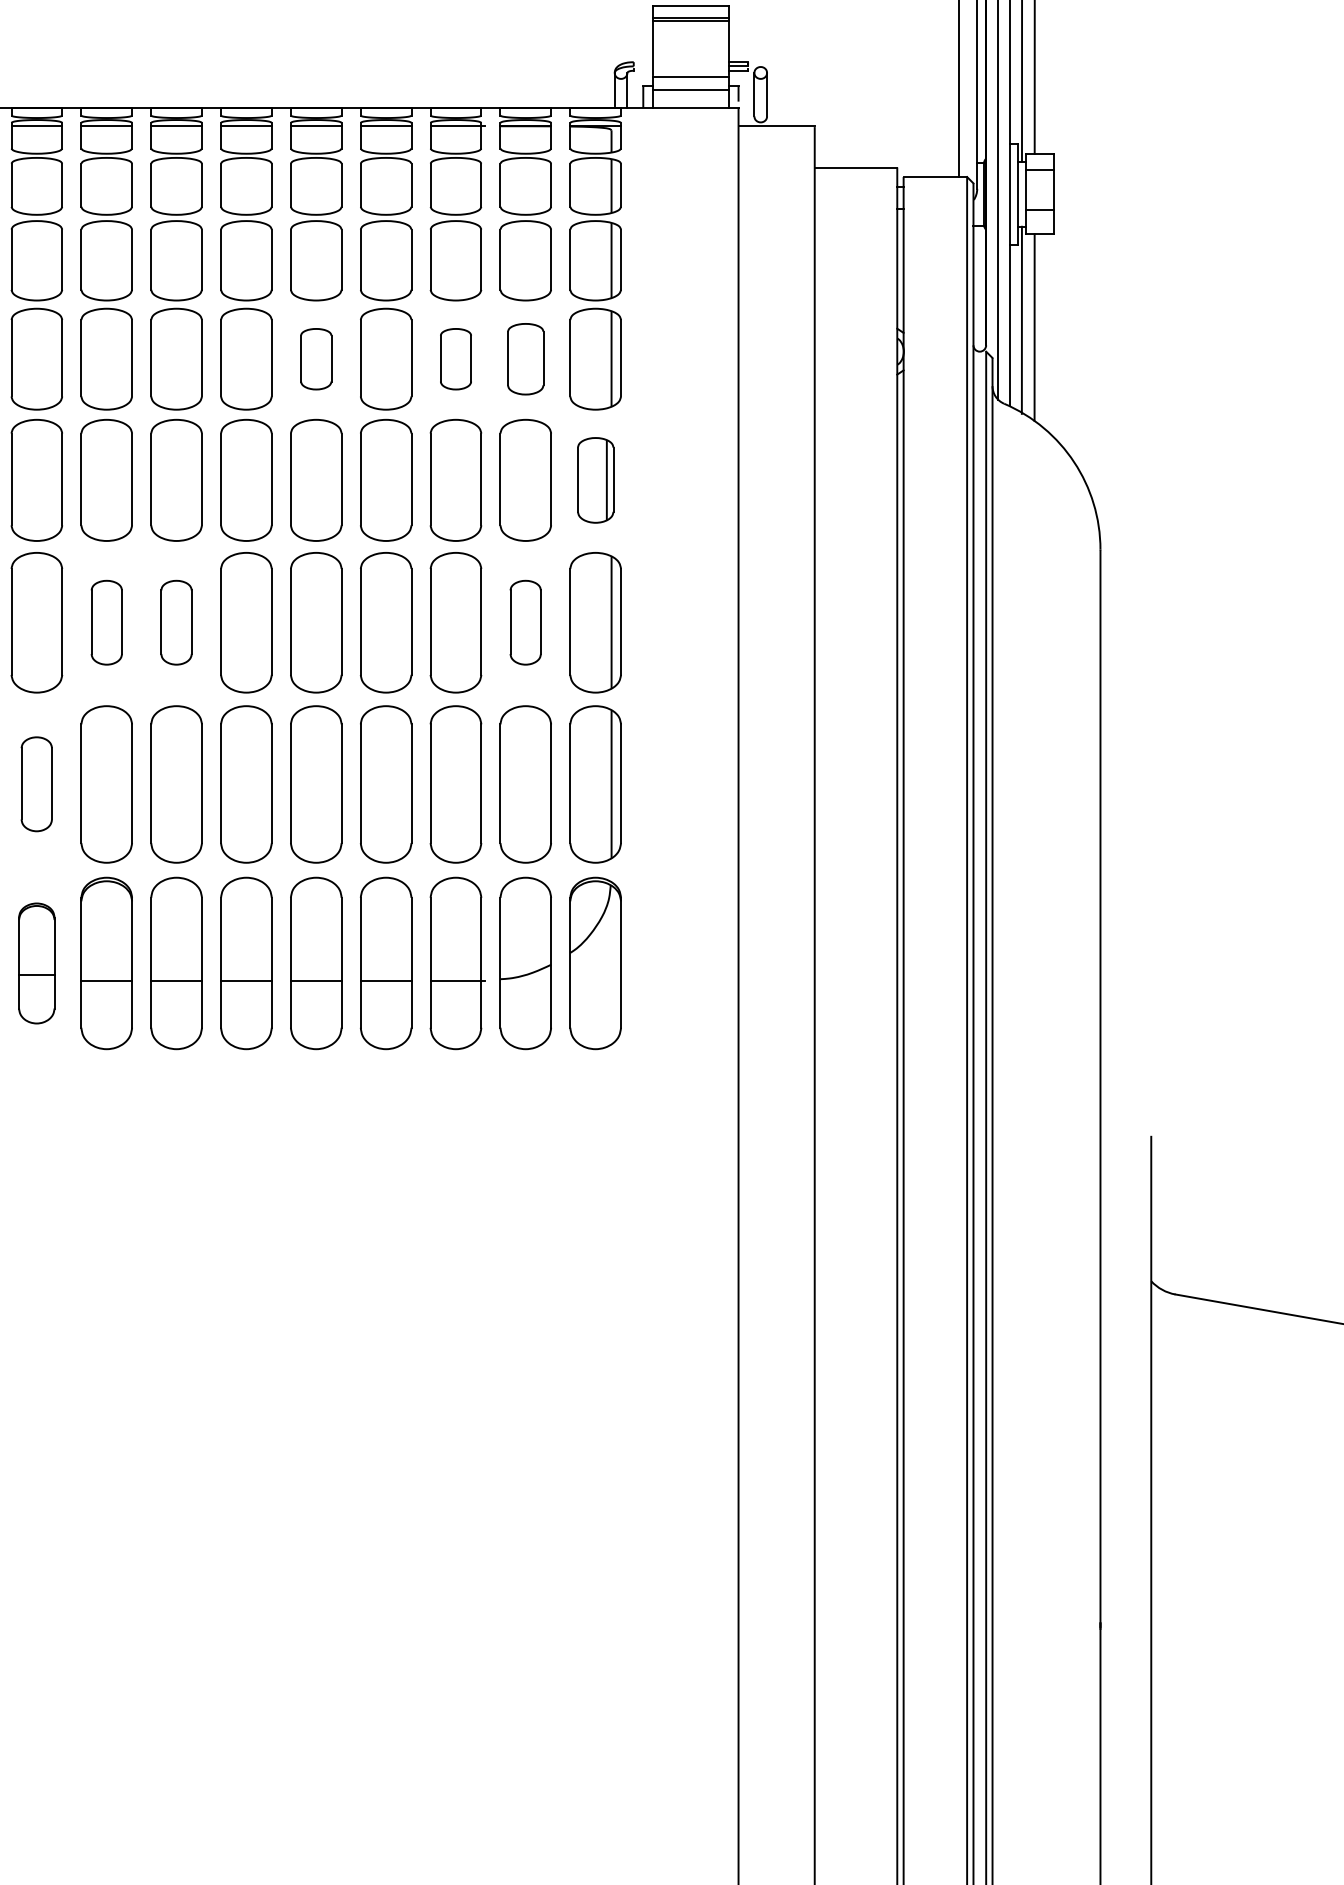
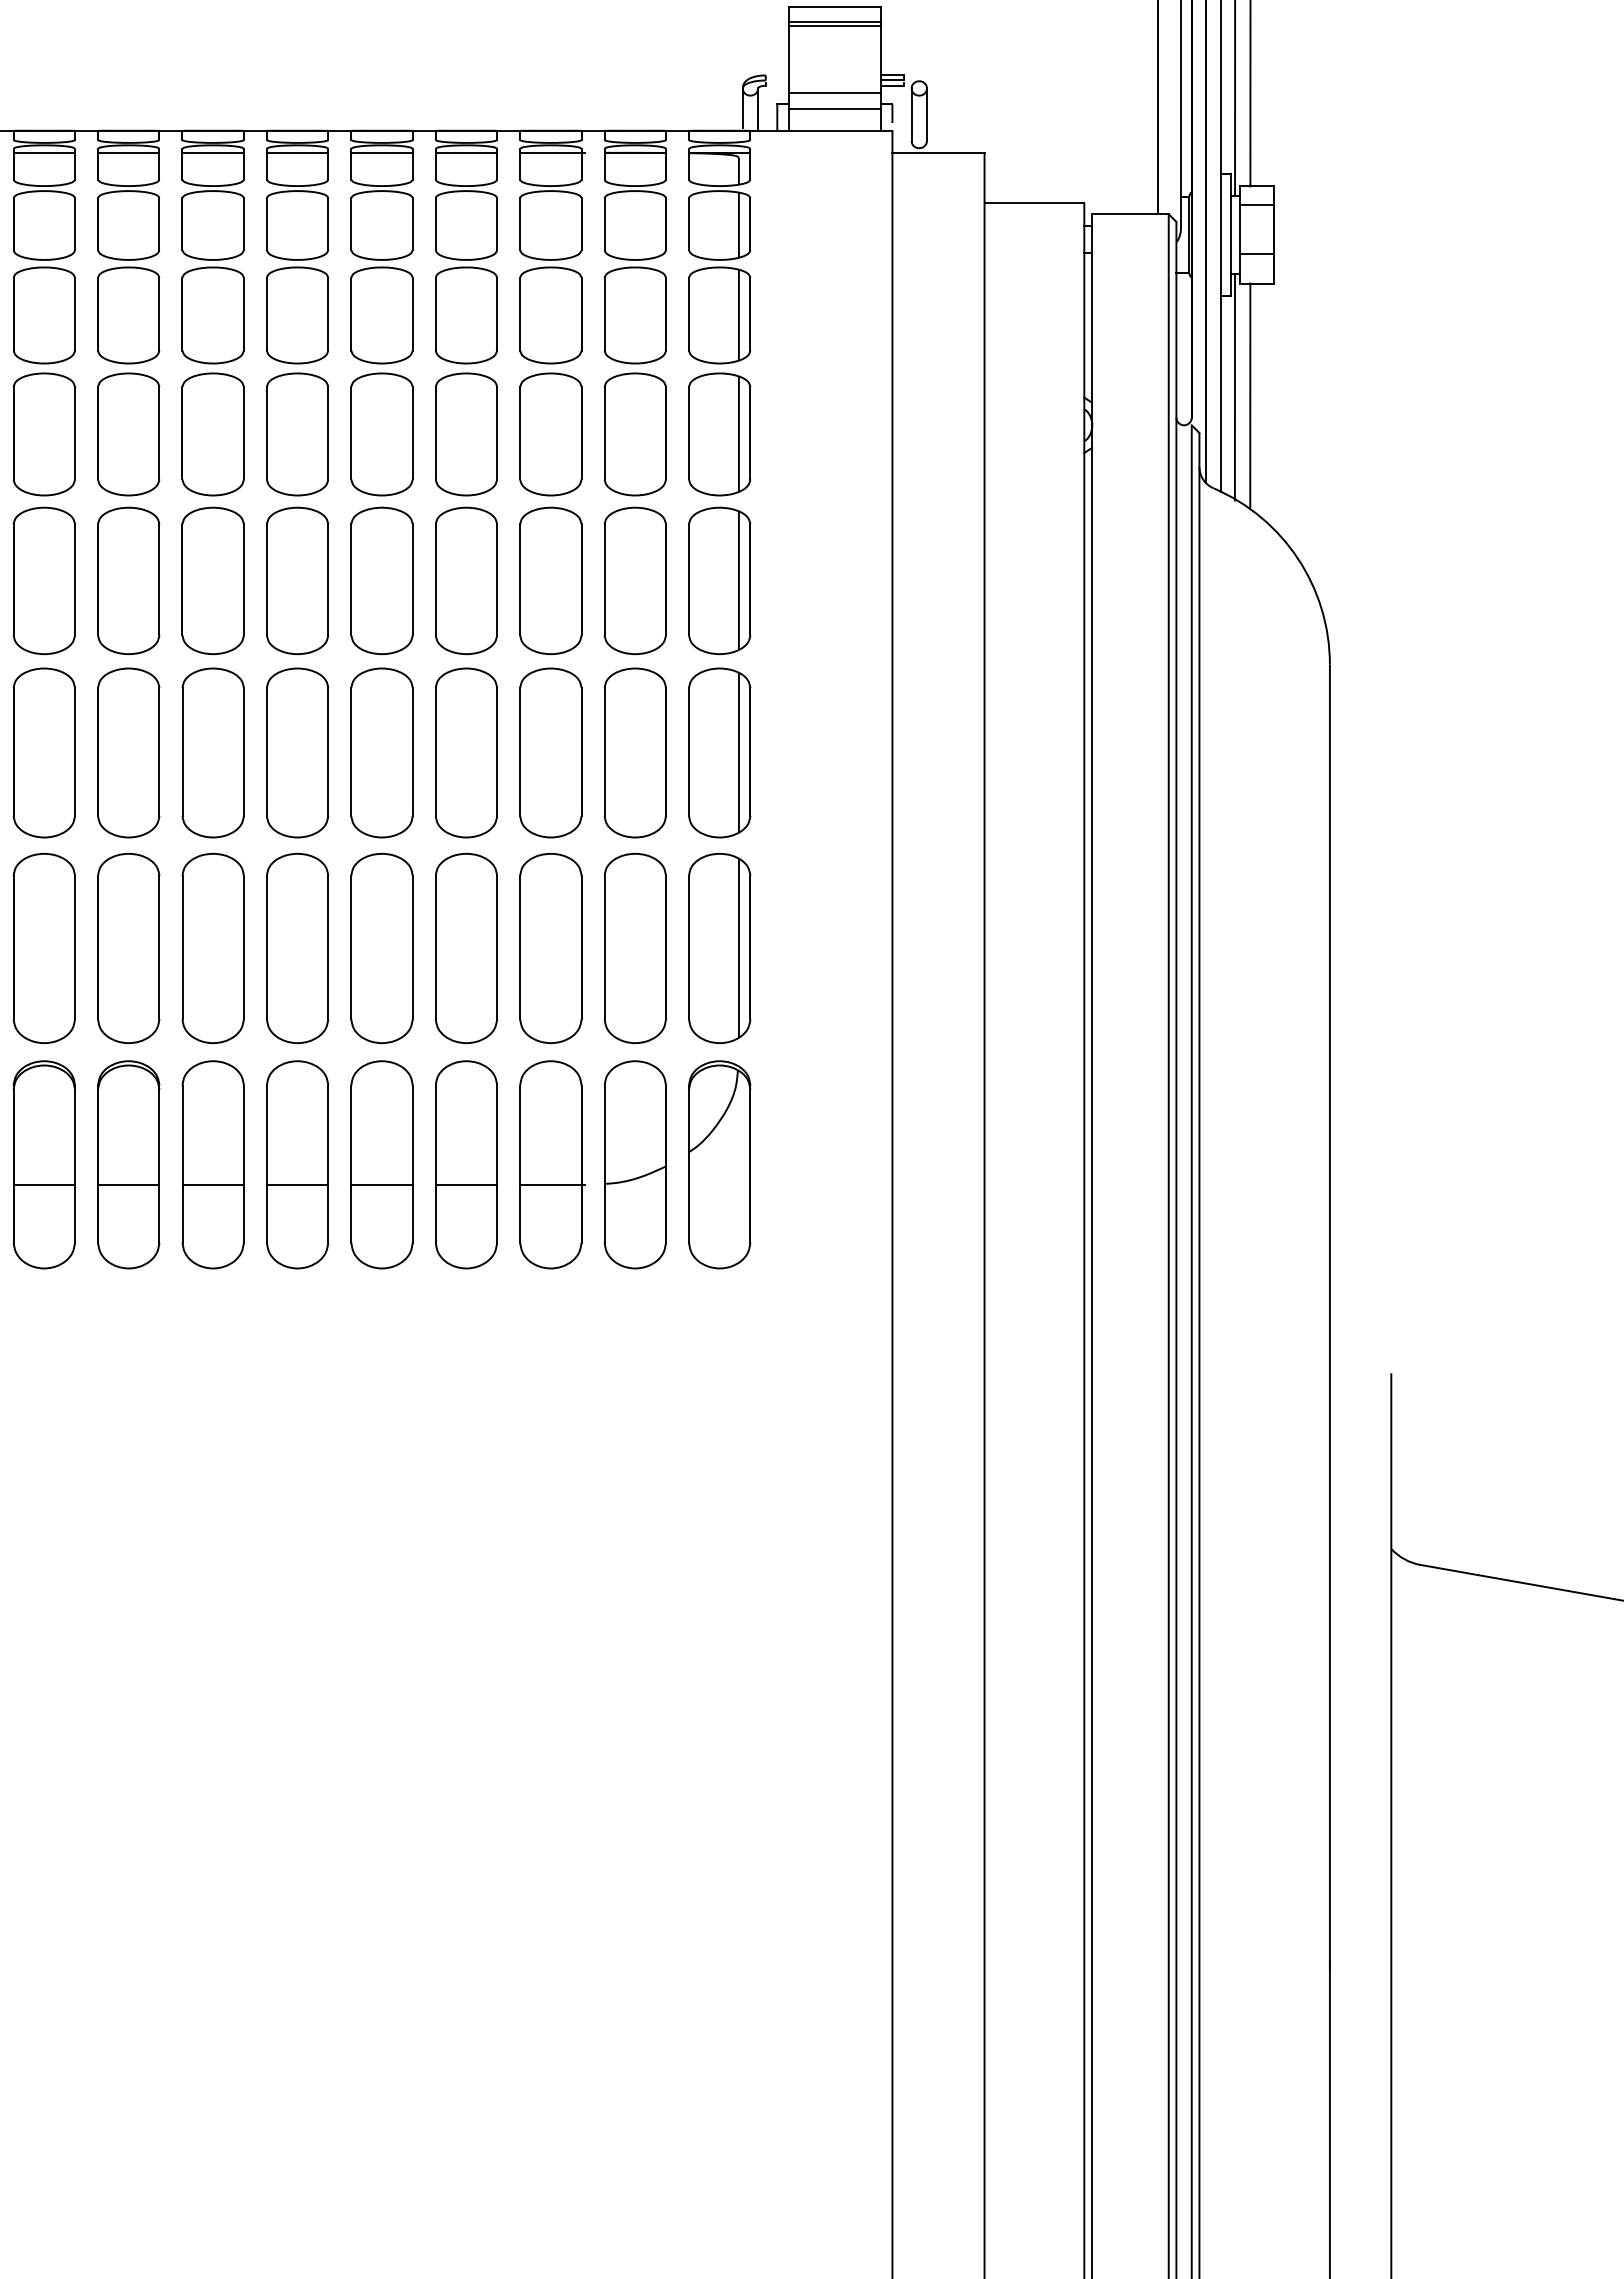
part: (315, 359) -> (381, 434), size x1.67
part: (455, 359) -> (550, 434), size x1.67
part: (525, 359) -> (634, 434), size x1.43
part: (595, 480) -> (719, 580), size x1.43
part: (106, 622) -> (128, 752), size x1.67
part: (176, 622) -> (212, 752), size x1.67
part: (525, 622) -> (634, 752), size x1.67
part: (36, 783) -> (43, 947), size x1.67
part: (36, 963) -> (43, 1164), size x1.43

